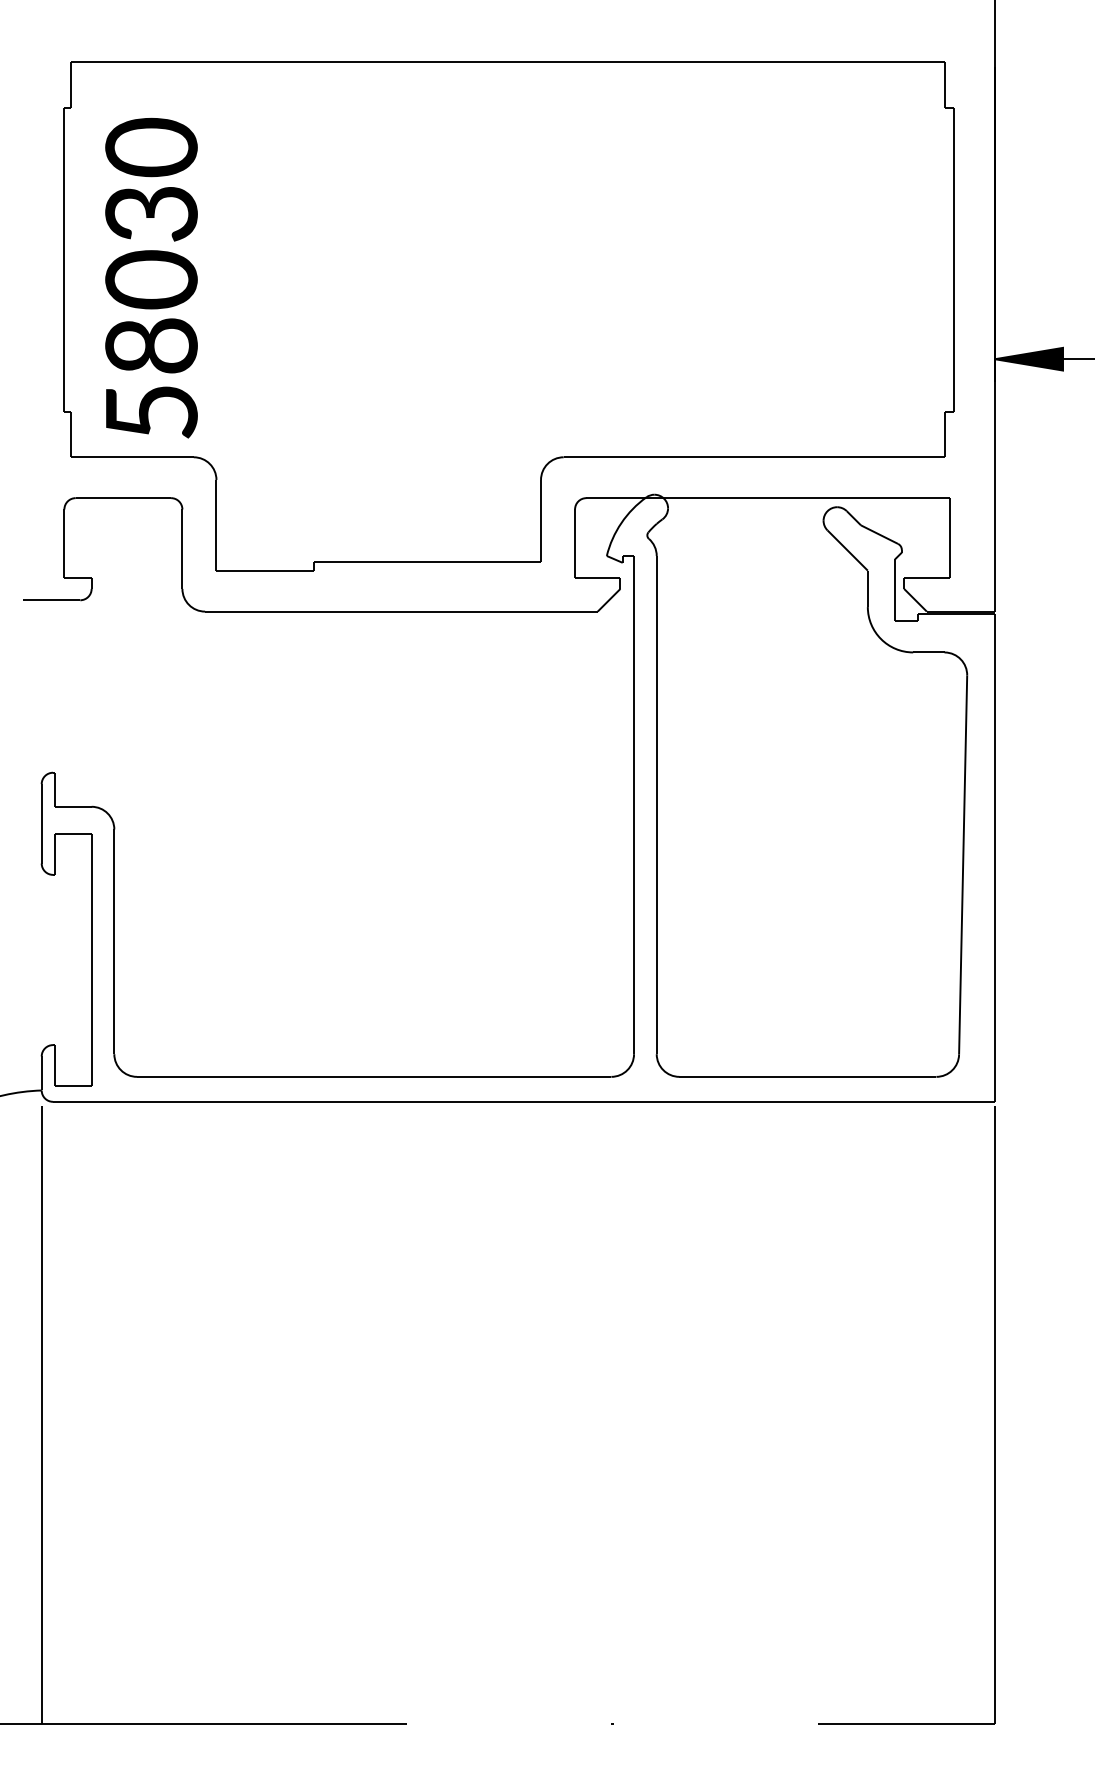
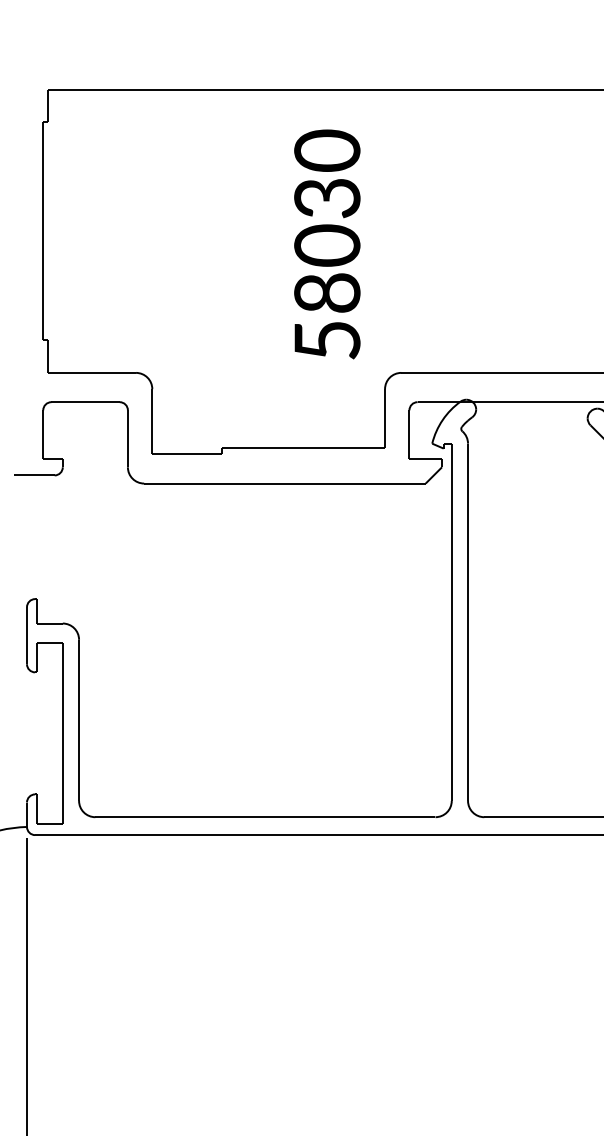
text: (151, 278) -> (327, 244), moved

